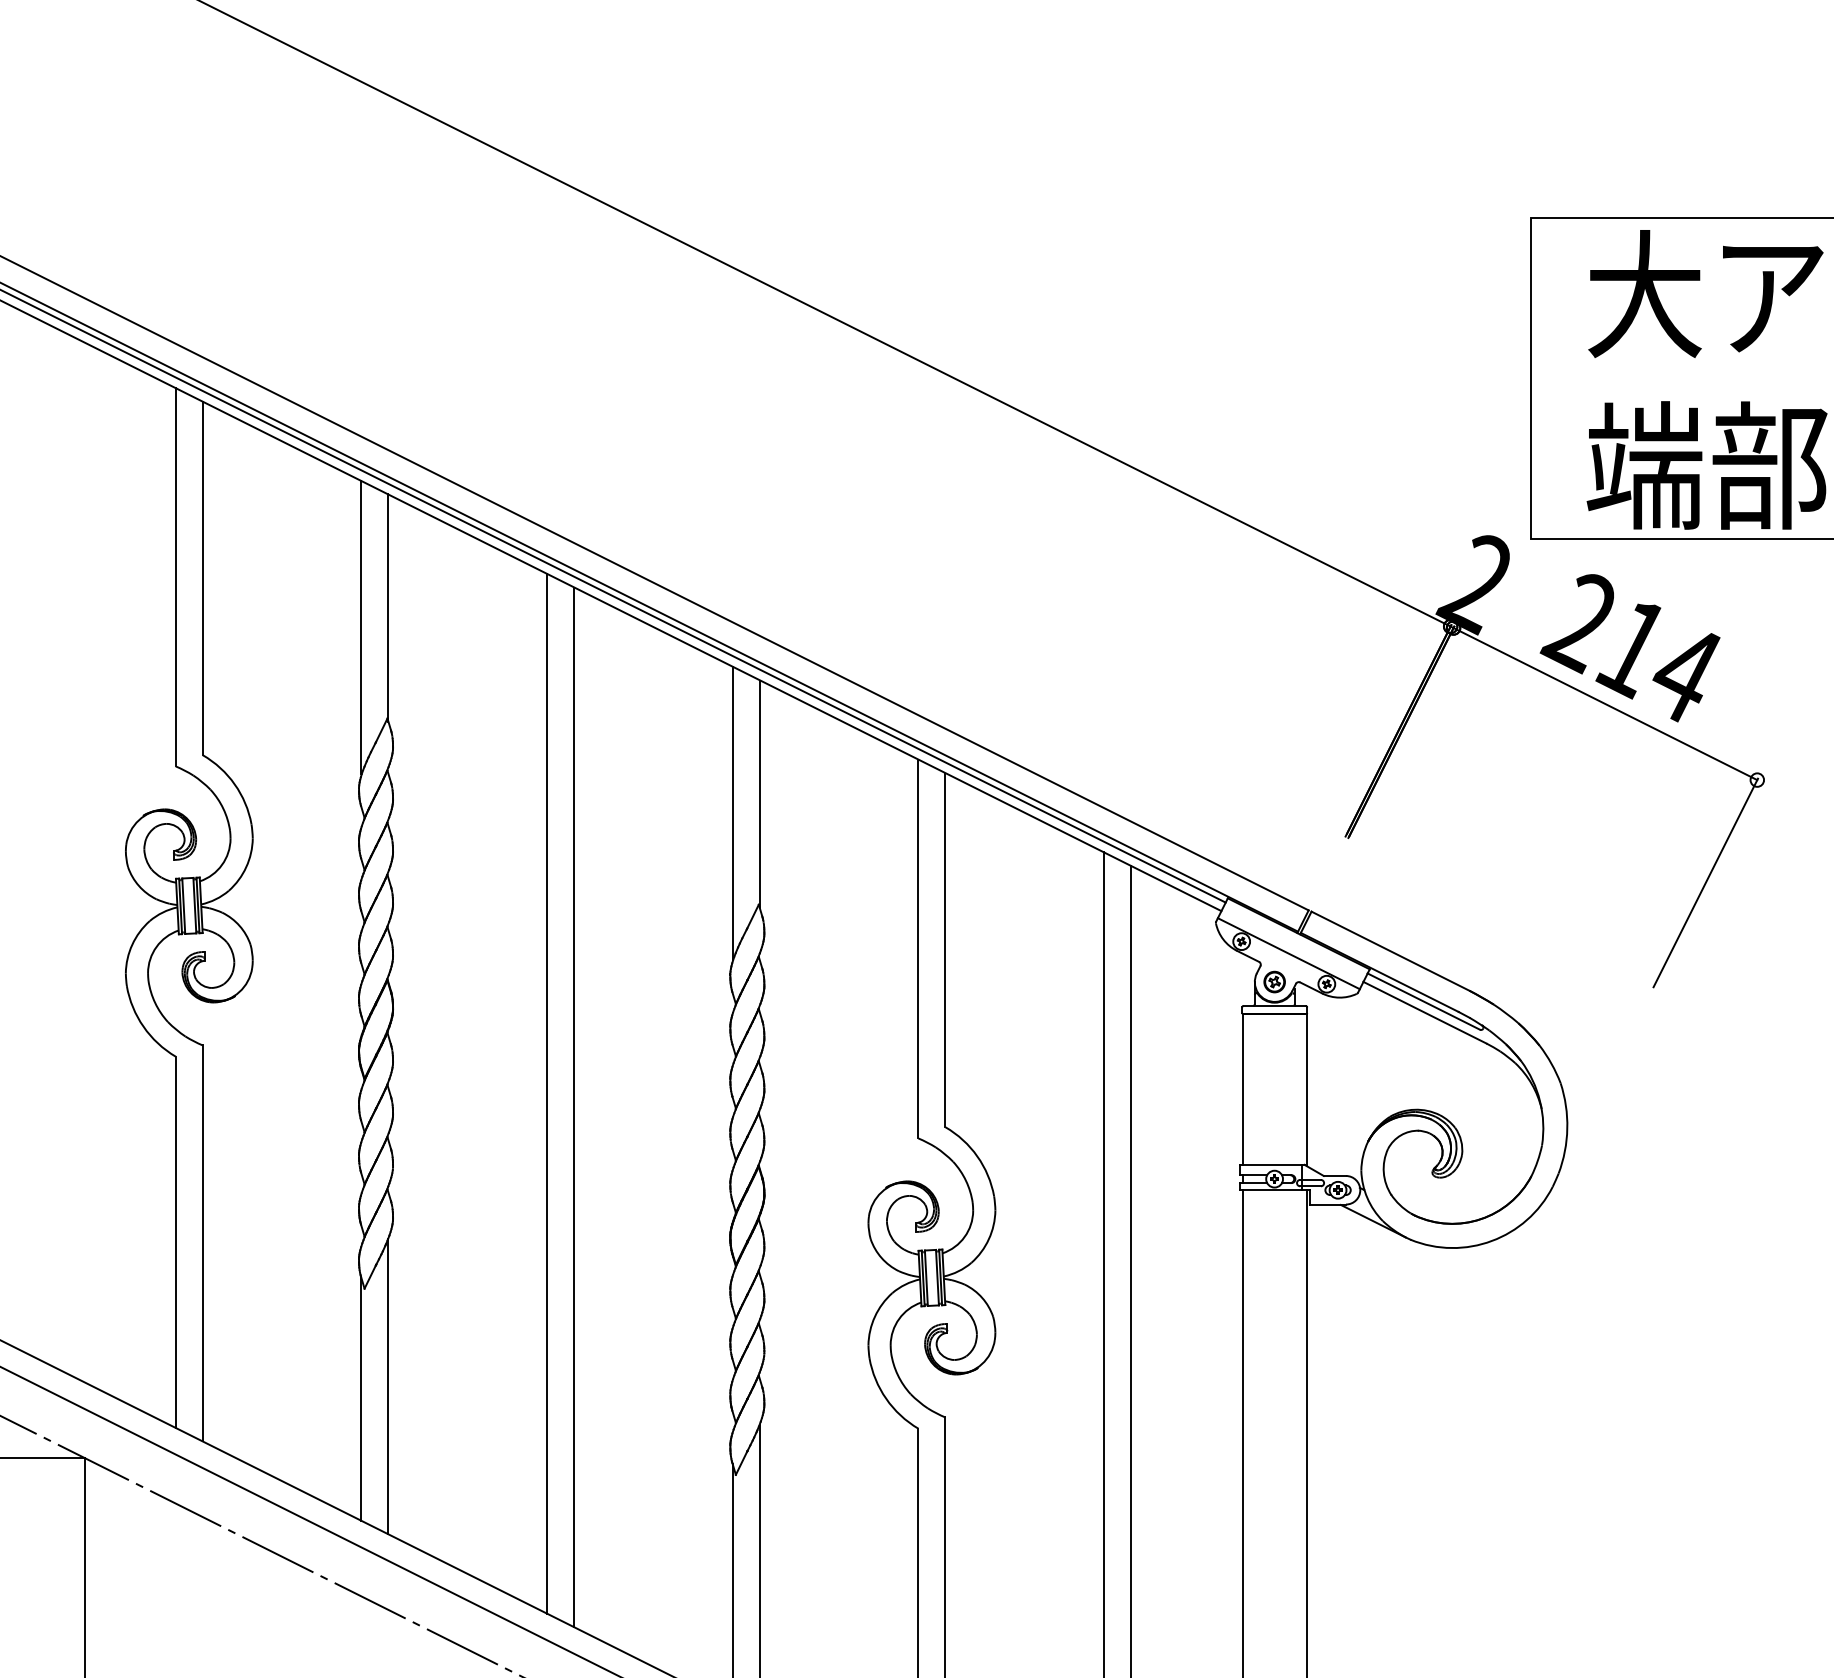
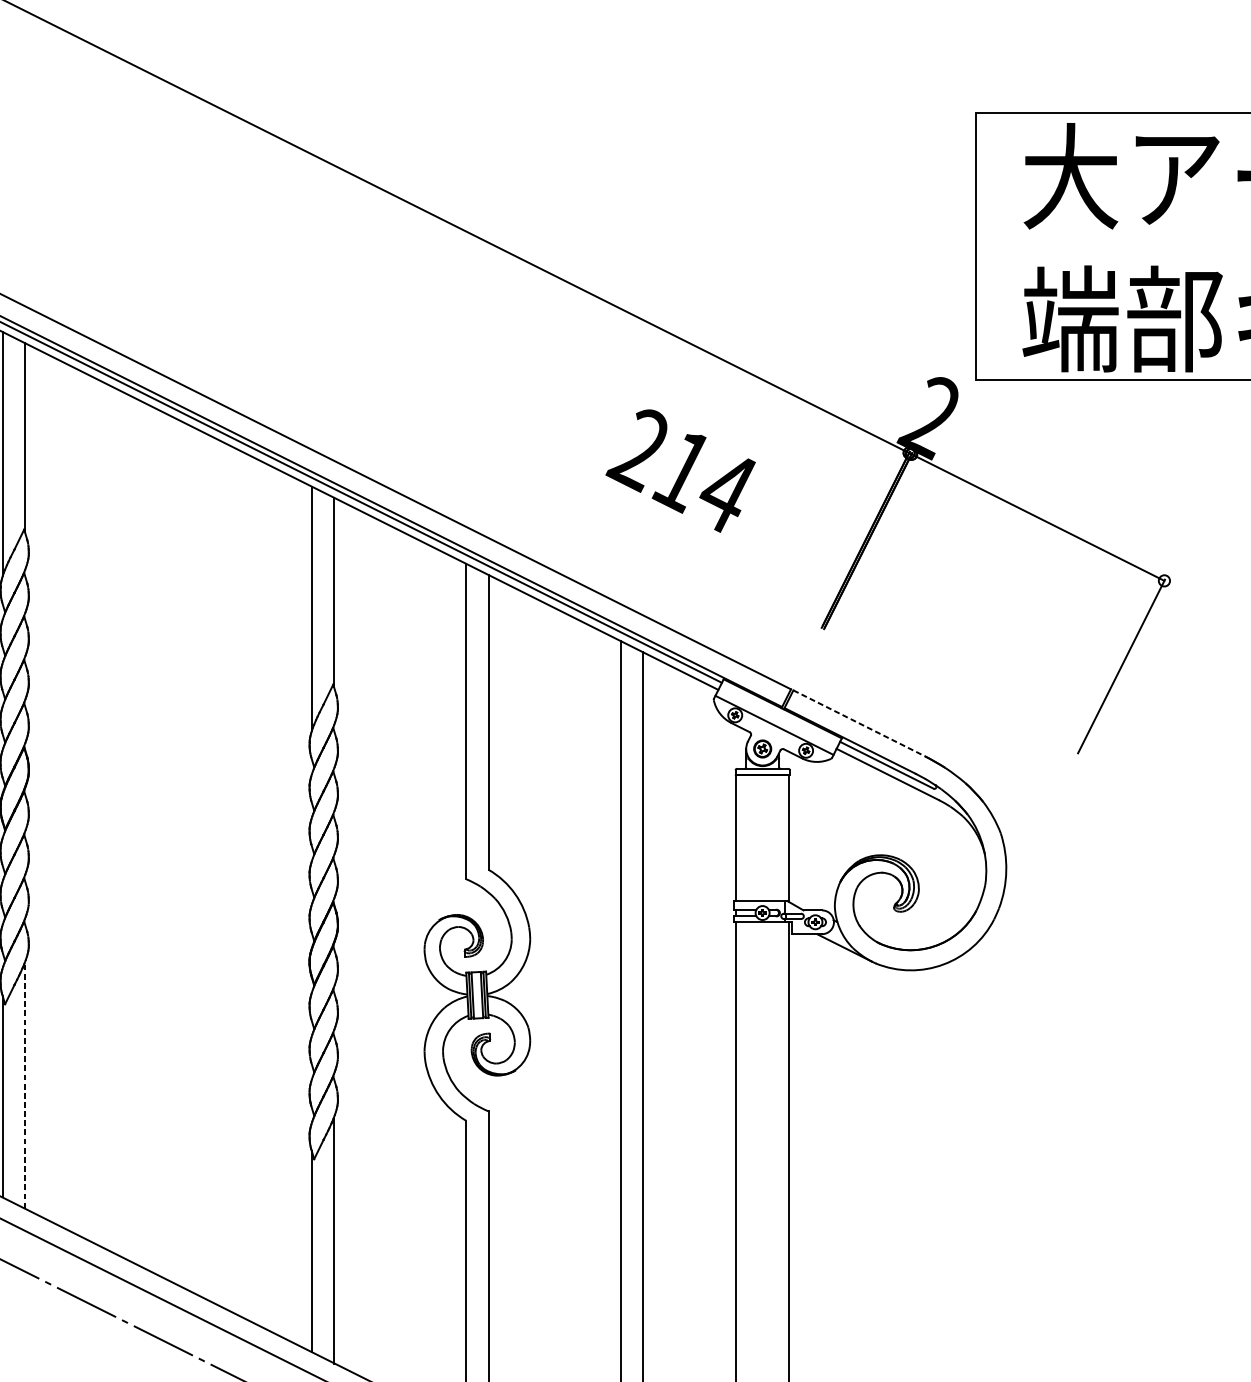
text: (1629, 648) -> (680, 471), moved
line: (1390, 951) -> (859, 723), solid -> dashed
line: (547, 1093) -> (157, 841), removed
line: (574, 1107) -> (179, 853), removed
line: (388, 1386) -> (25, 1085), solid -> dashed

